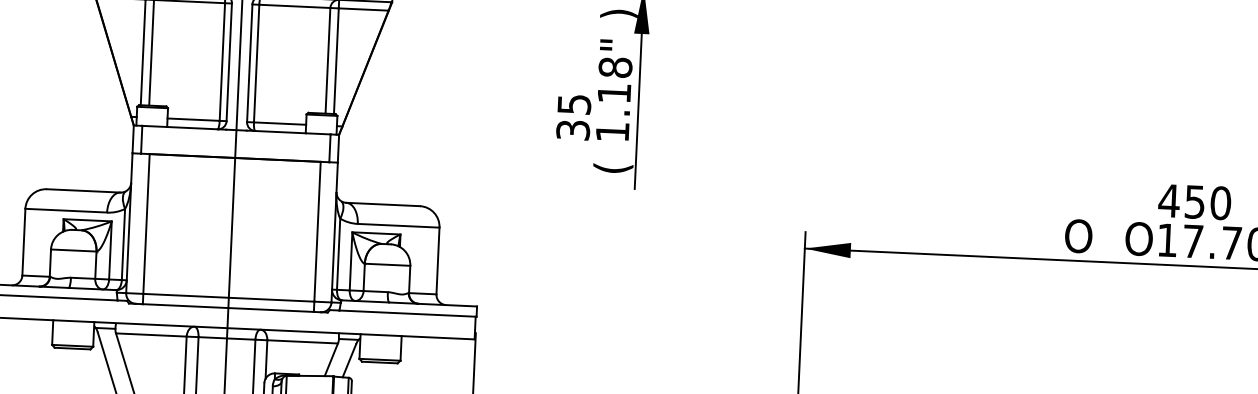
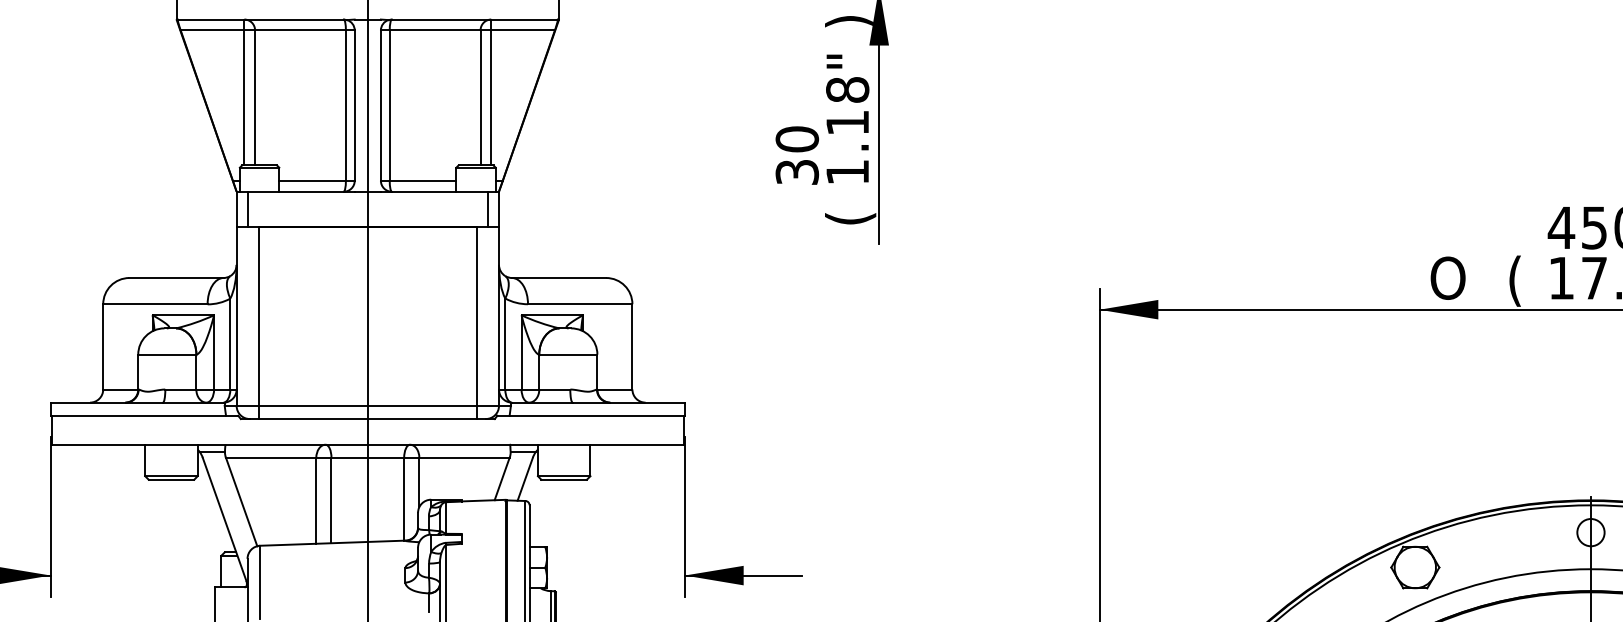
text: (574, 104) -> (797, 139), 35 -> 30
text: (1139, 240) -> (1525, 280), O -> (

